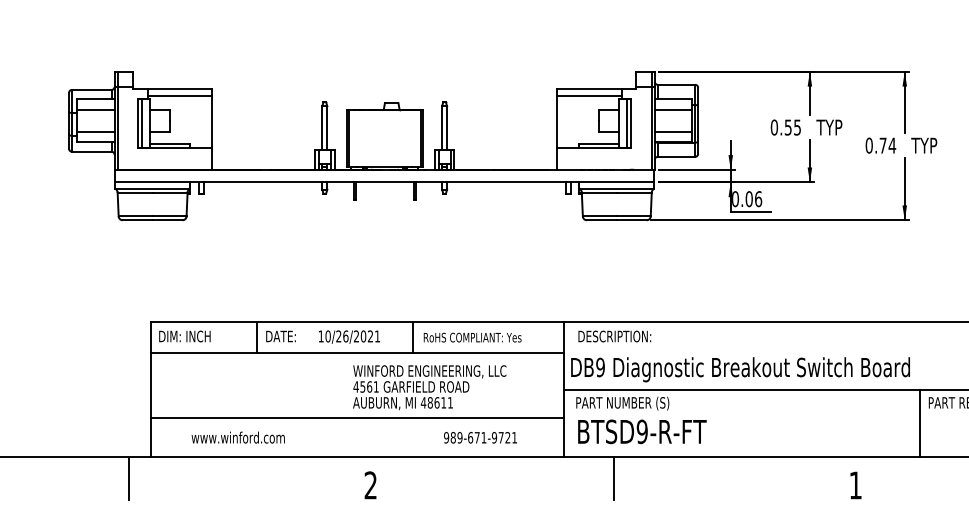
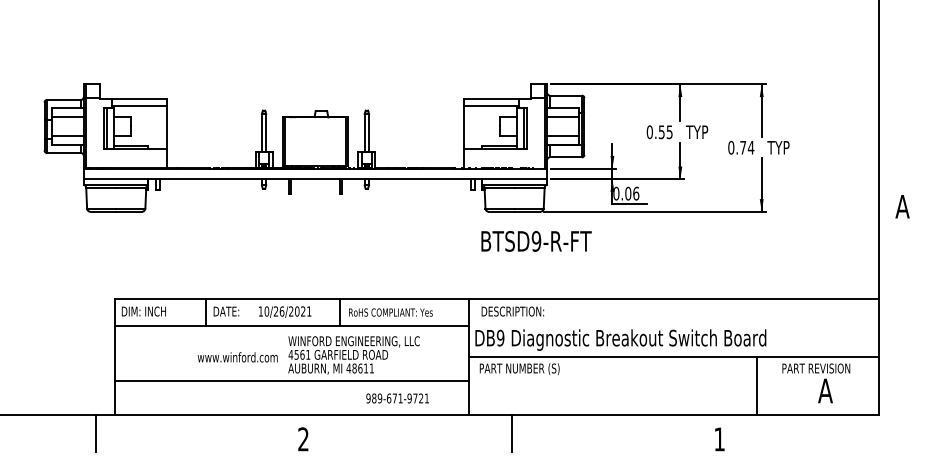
line: (919, 423) -> (756, 386), moved
text: (642, 430) -> (536, 240), moved
text: (237, 437) -> (237, 357), moved

